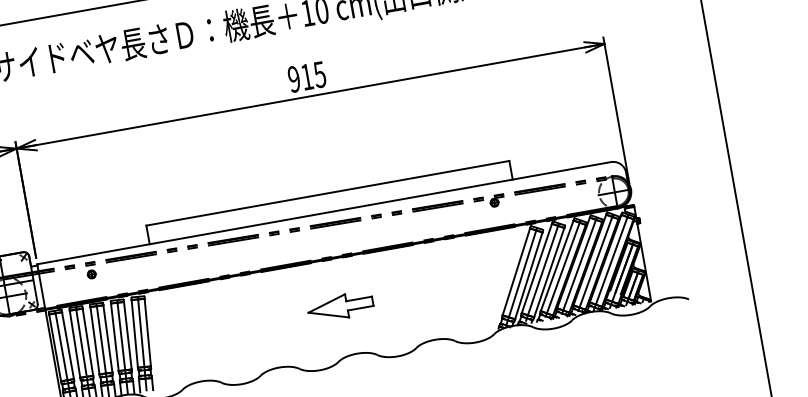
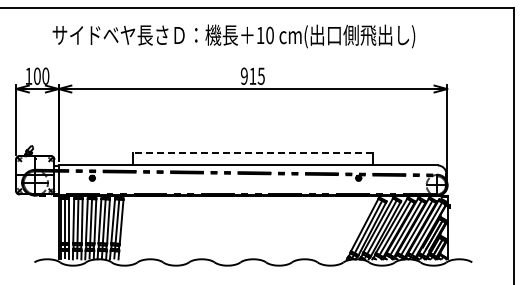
line: (327, 193) -> (252, 153), solid -> dashed
part: (339, 307) -> (247, 227), removed

